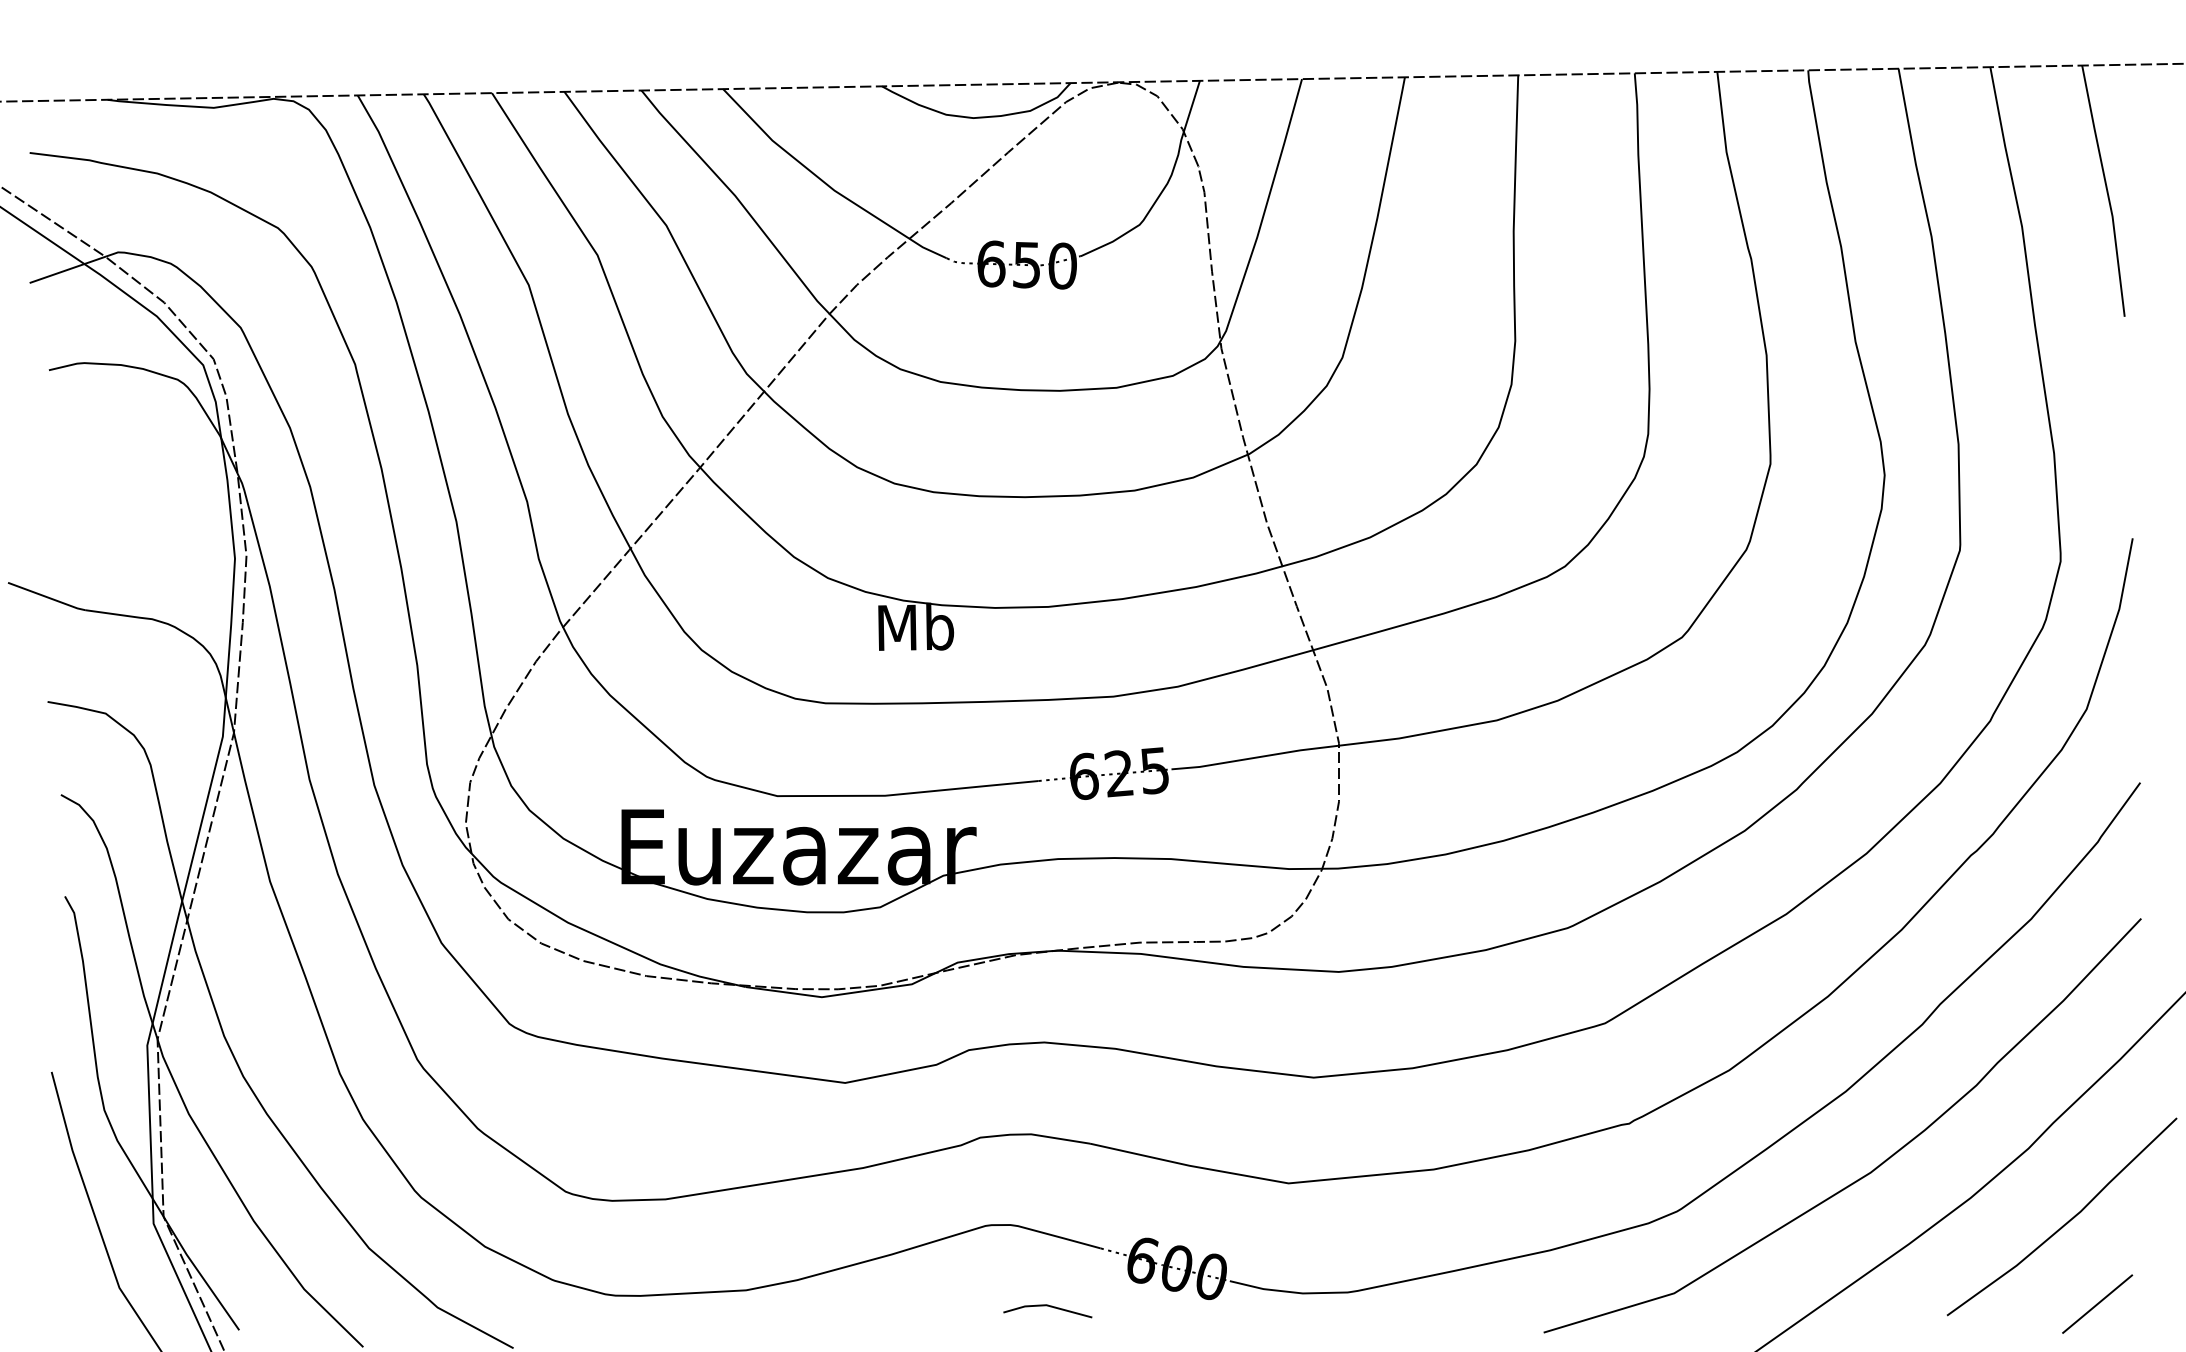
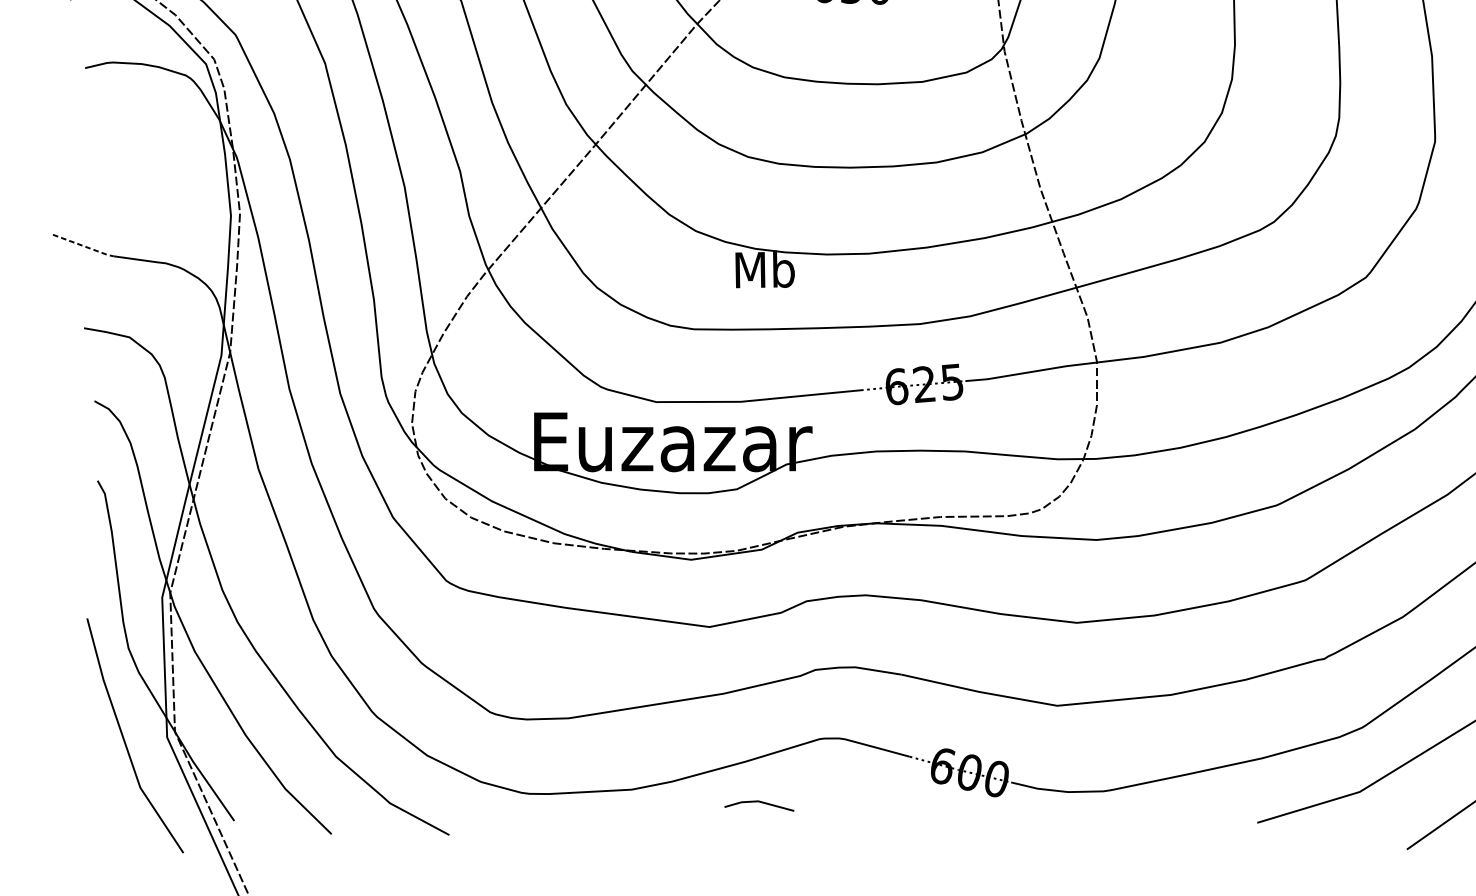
line: (47, 597) -> (83, 246), solid -> dashed
line: (1047, 1306) -> (759, 802), moved

